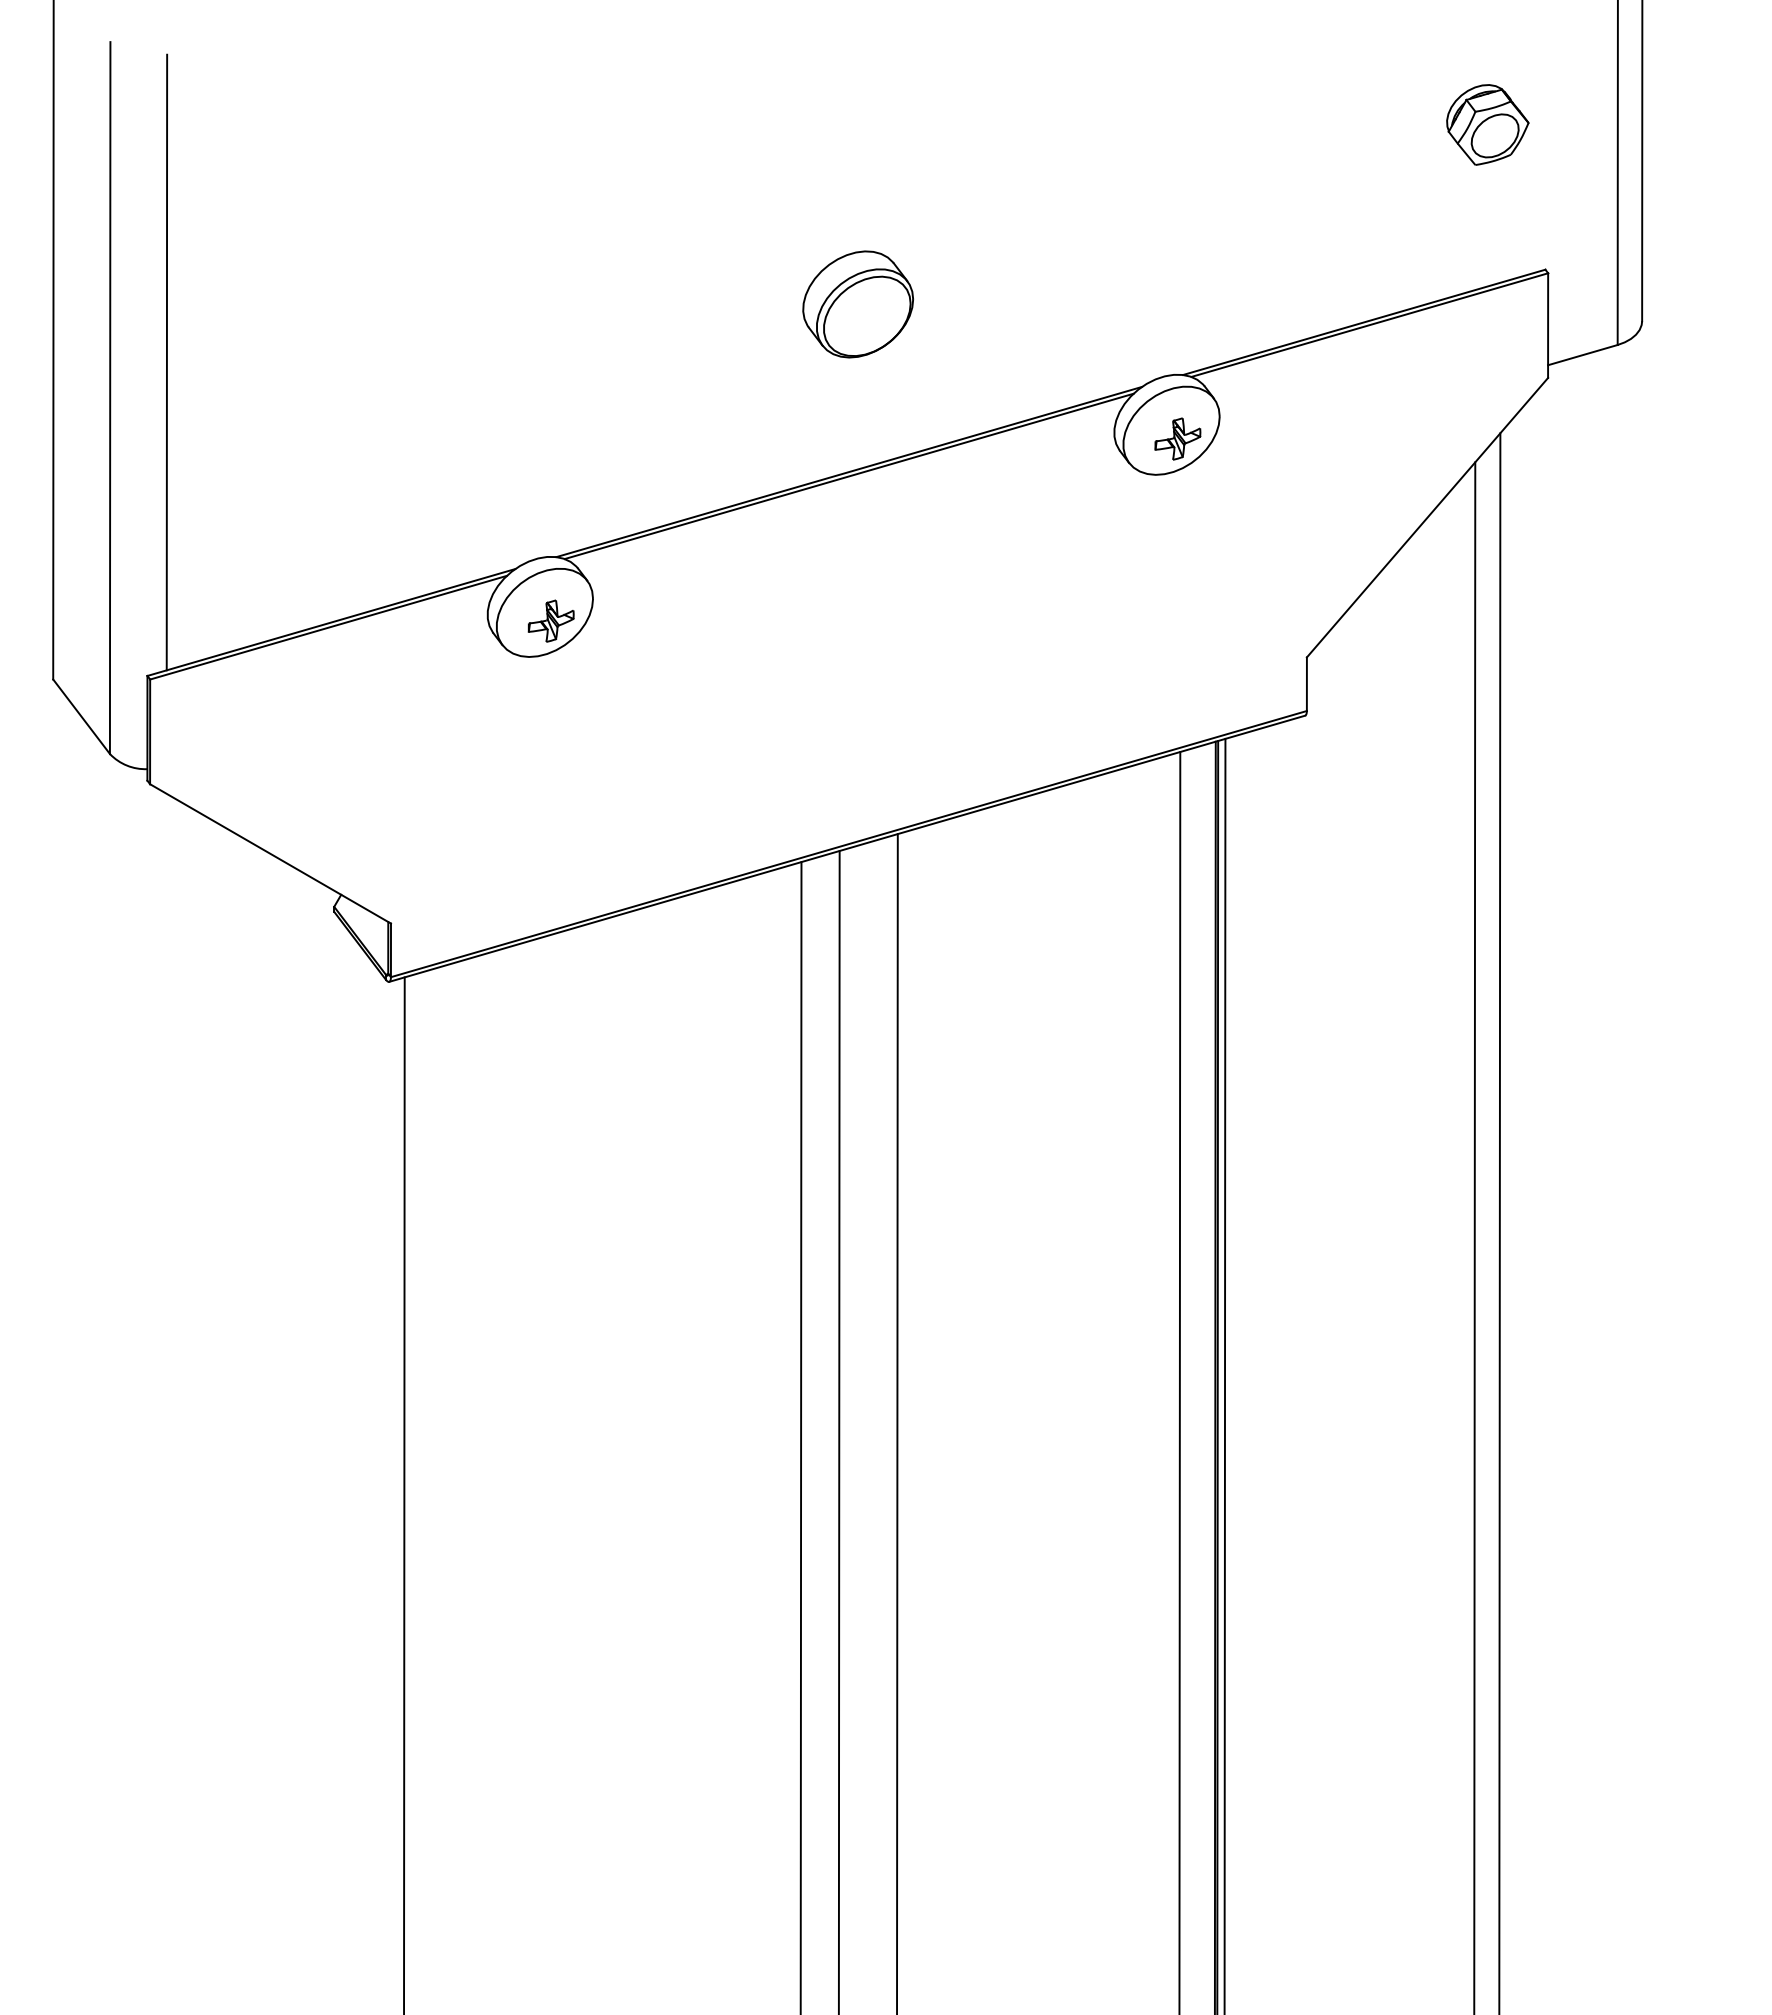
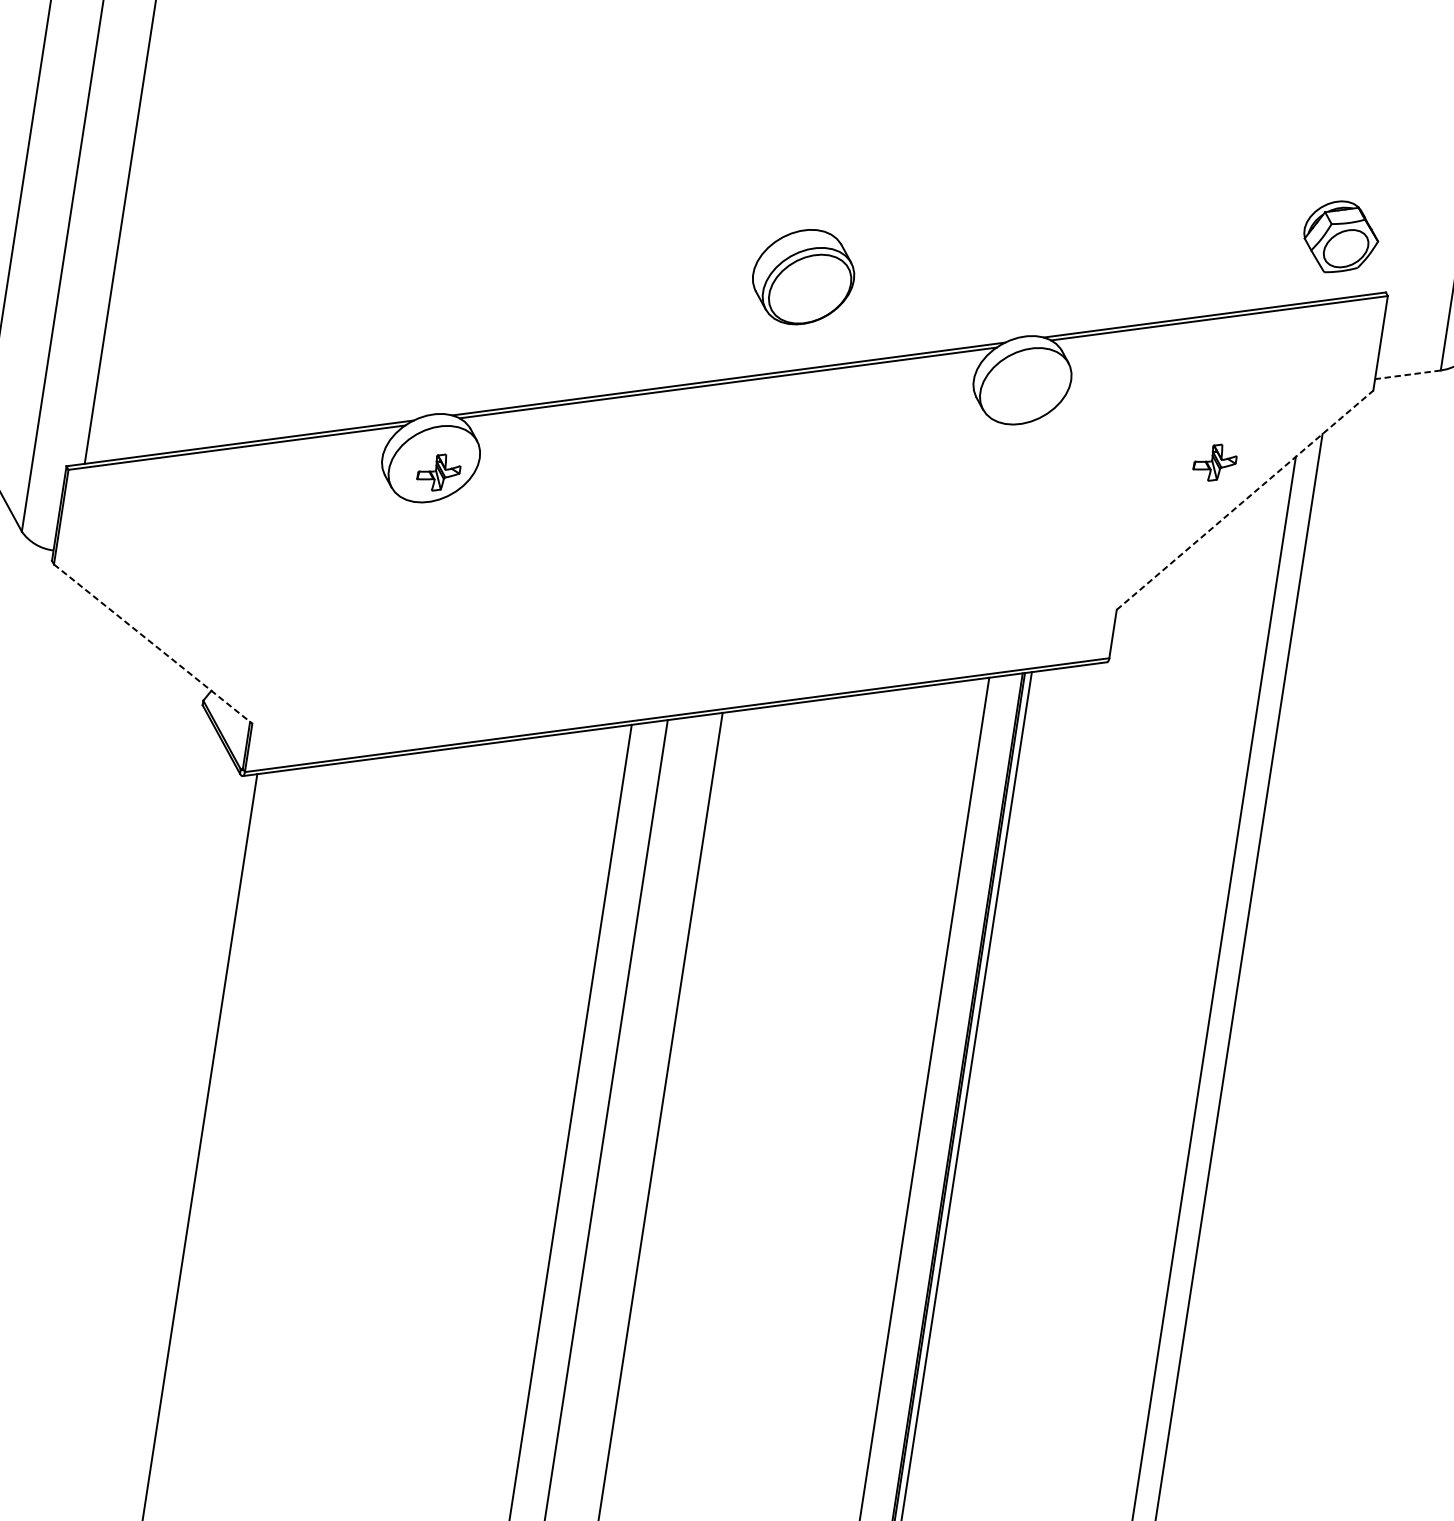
part: (1487, 124) -> (1340, 237), moved
part: (857, 304) -> (802, 277), moved
line: (1582, 355) -> (1407, 375), solid -> dashed
part: (1177, 438) -> (1214, 462), moved
line: (1427, 517) -> (1245, 500), solid -> dashed
line: (270, 854) -> (153, 644), solid -> dashed

